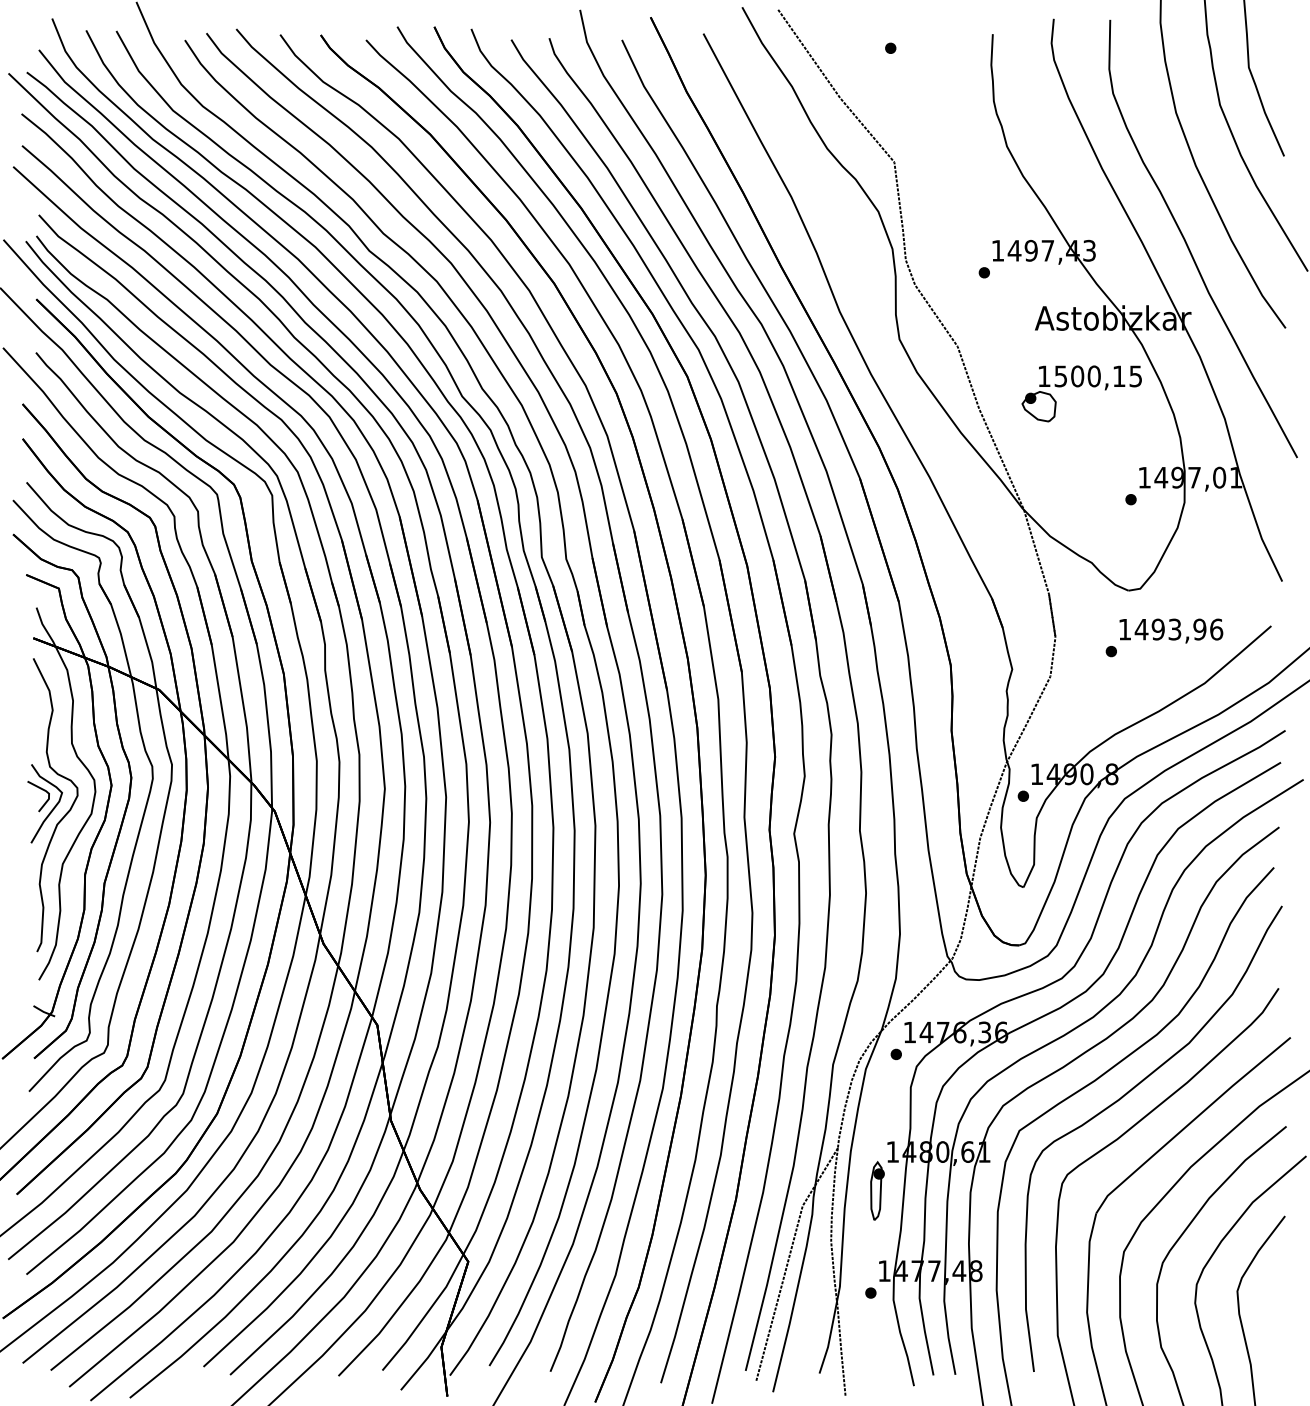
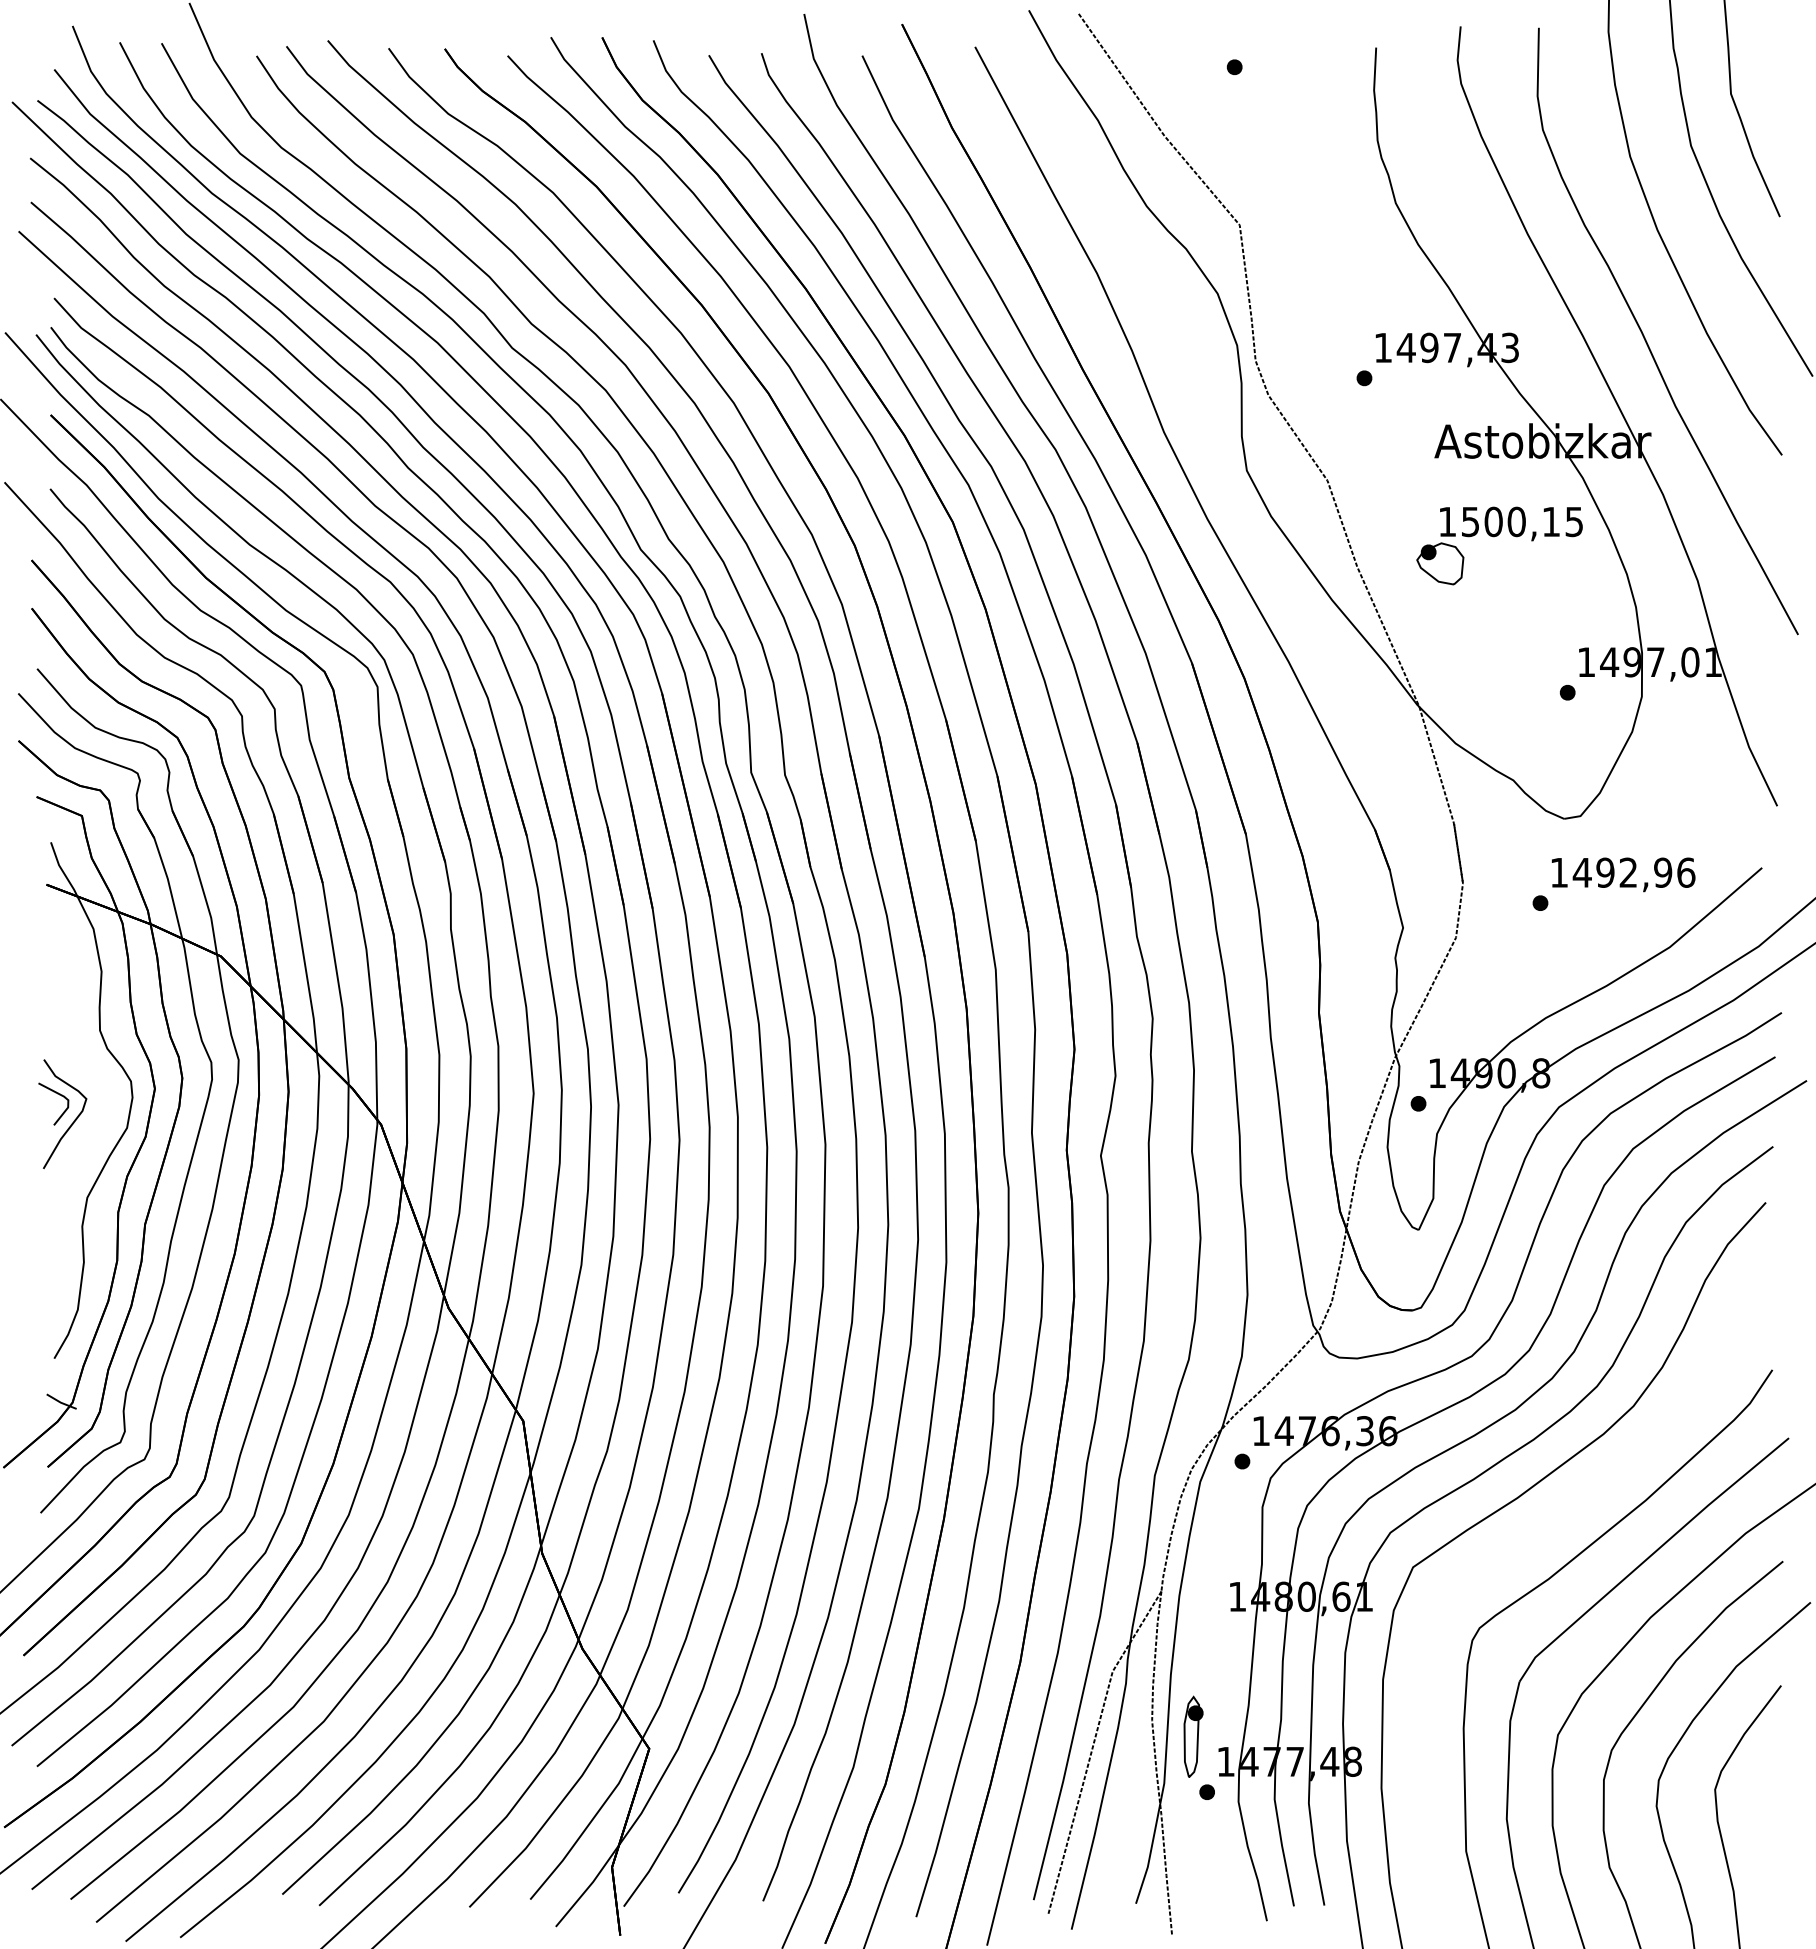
text: (1174, 629) -> (1628, 872), 1493,96 -> 1492,96
part: (67, 811) -> (93, 1125), removed
curve: (1122, 1098) -> (1555, 1522), removed
part: (877, 1190) -> (1193, 1736), moved

